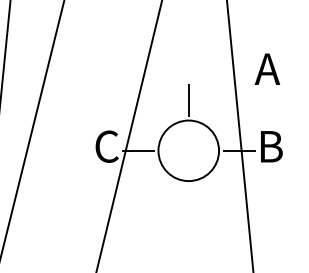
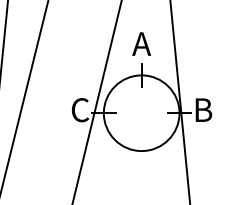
text: (267, 68) -> (141, 43), moved
circle: (188, 151) -> (141, 113), size x1.67

